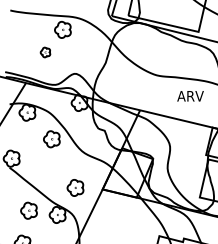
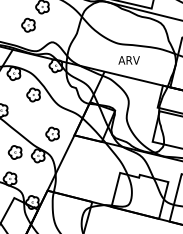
part: (45, 51) -> (28, 24), size x1.67
text: (189, 96) -> (128, 60), moved

